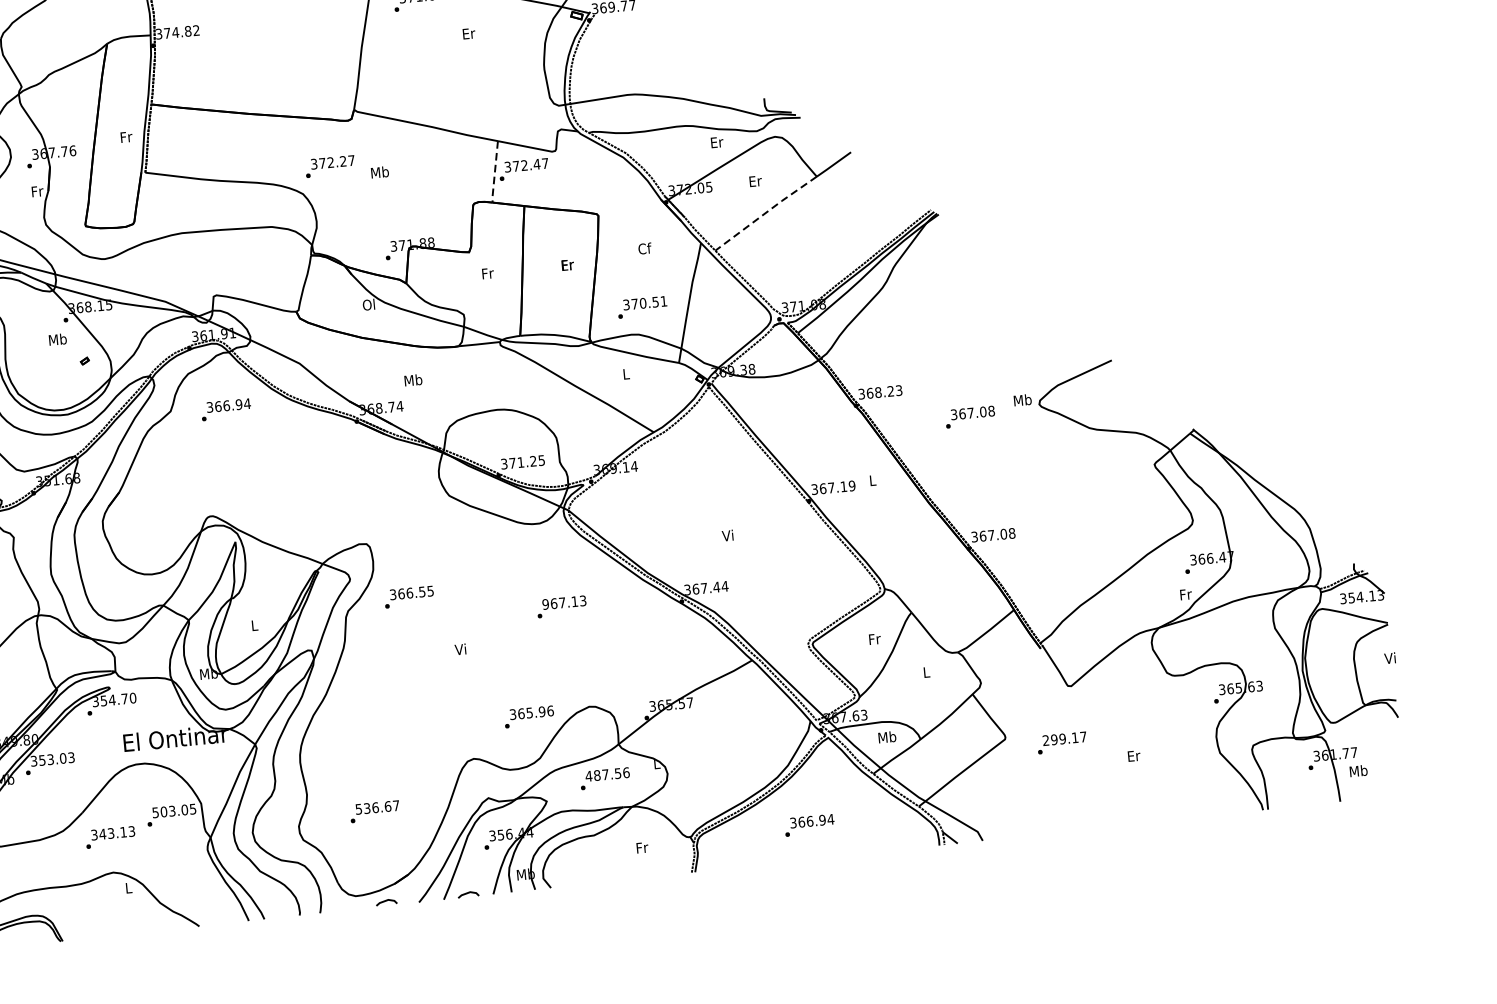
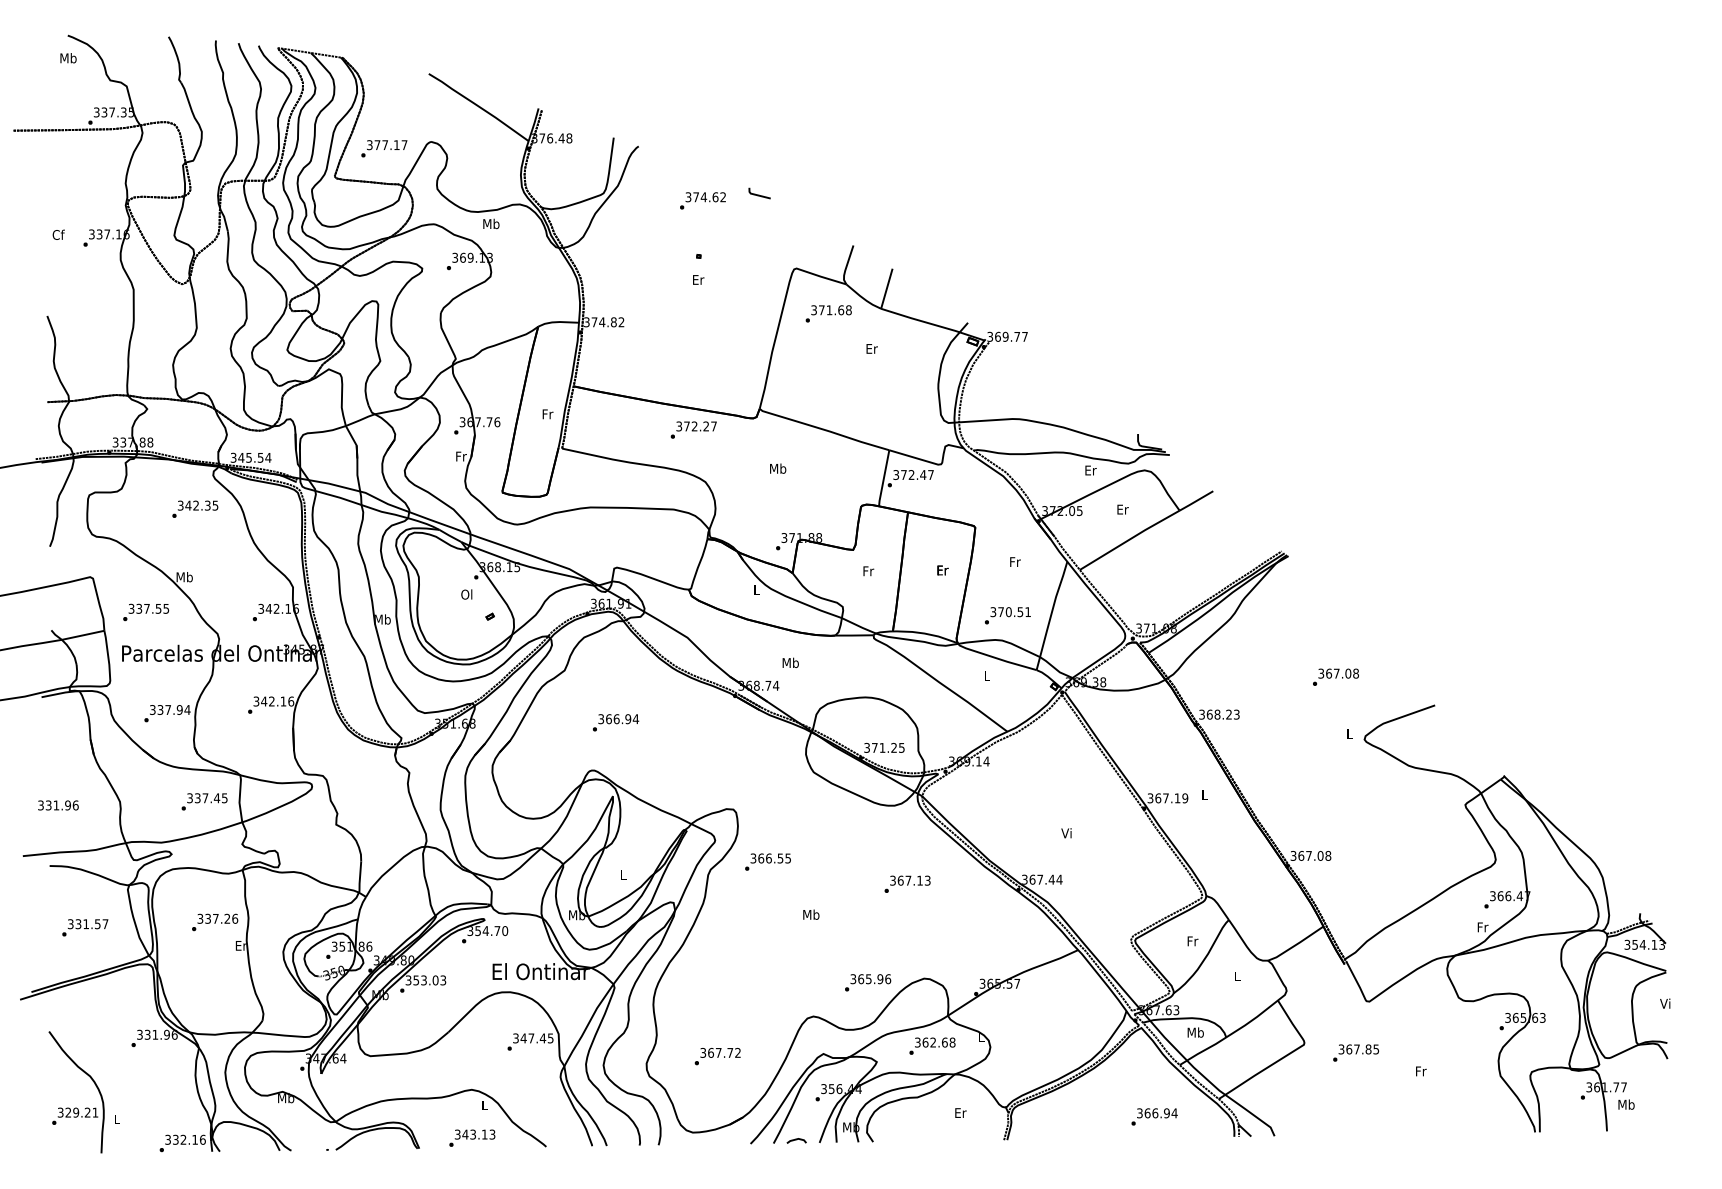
text: (329, 166) -> (693, 429), moved
line: (494, 173) -> (883, 479), dashed -> solid
line: (765, 212) -> (1129, 539), dashed -> solid
text: (645, 248) -> (1015, 561), Cf -> Fr
text: (367, 304) -> (755, 589), Ol -> L
text: (58, 339) -> (467, 594), Mb -> Ol
text: (1022, 400) -> (1349, 734), Mb -> L
text: (226, 409) -> (616, 722), moved
text: (969, 416) -> (1335, 676), moved
text: (545, 604) -> (892, 880), 967.13 -> 367.13
text: (461, 649) -> (811, 914), Vi -> Mb
text: (1064, 738) -> (1358, 1049), 299.17 -> 367.85
text: (1134, 756) -> (1421, 1071), Er -> Fr
text: (606, 774) -> (934, 1042), 487.56 -> 362.68
text: (377, 807) -> (720, 1052), 536.67 -> 367.72
text: (170, 811) -> (529, 1038), 503.05 -> 347.45
text: (809, 824) -> (1154, 1116), moved
text: (110, 836) -> (472, 1137), moved
text: (642, 847) -> (960, 1112), Fr -> Er
line: (386, 901) -> (720, 1140), removed

